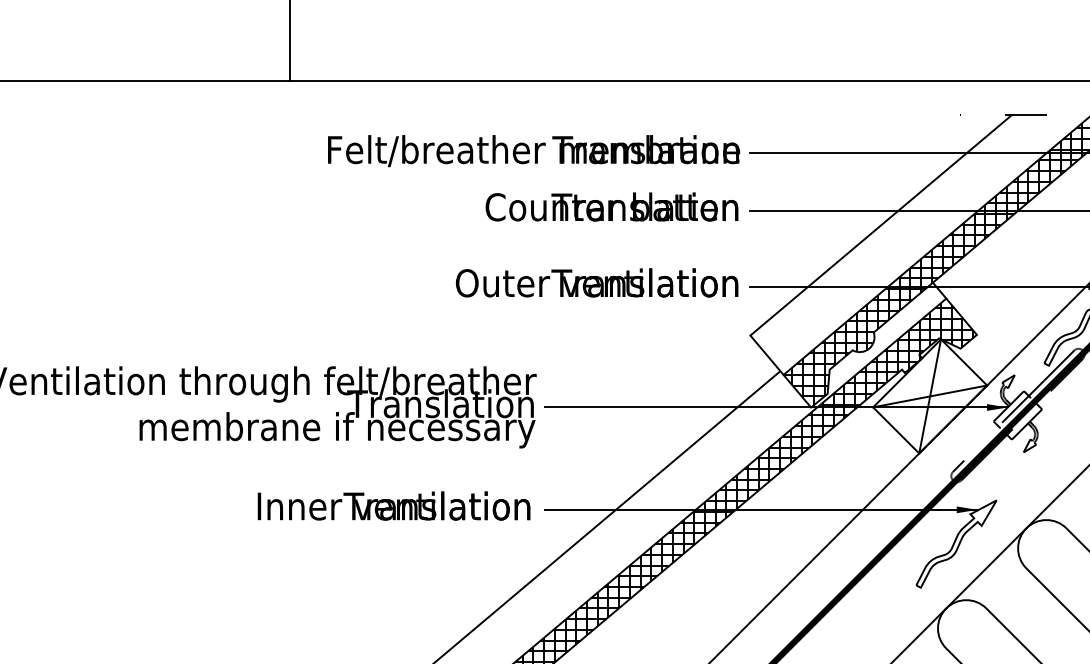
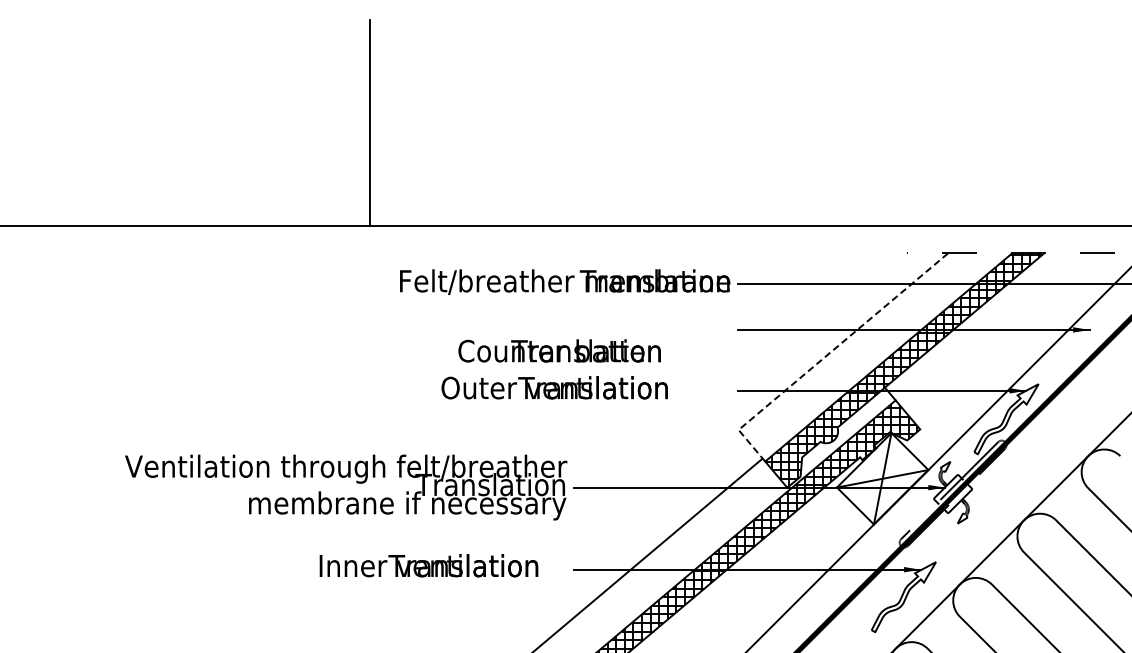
text: (611, 206) -> (559, 350), moved
line: (860, 242) -> (826, 355), solid -> dashed
text: (596, 282) -> (554, 387), moved
text: (393, 505) -> (428, 565), moved

